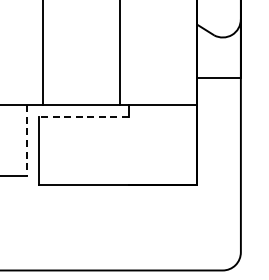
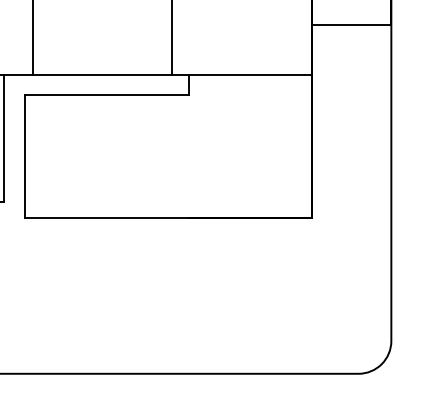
line: (83, 116) -> (106, 94), dashed -> solid
line: (27, 140) -> (4, 138), dashed -> solid

